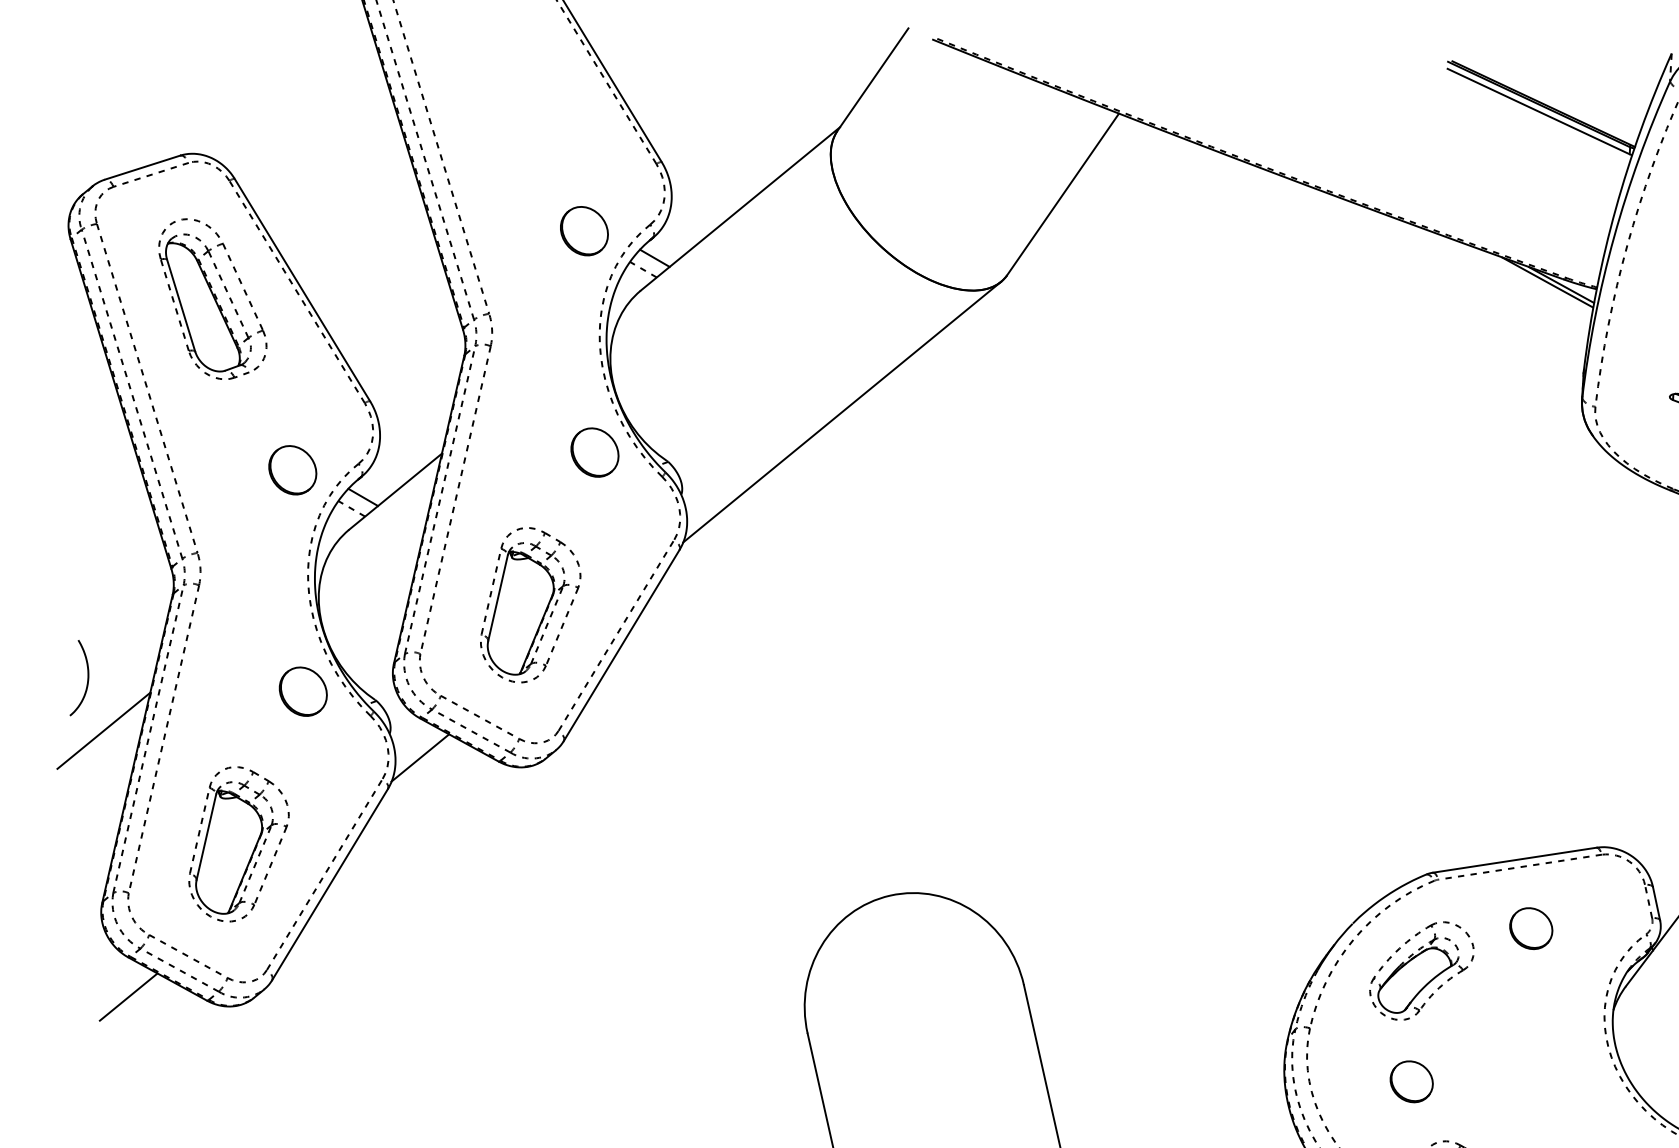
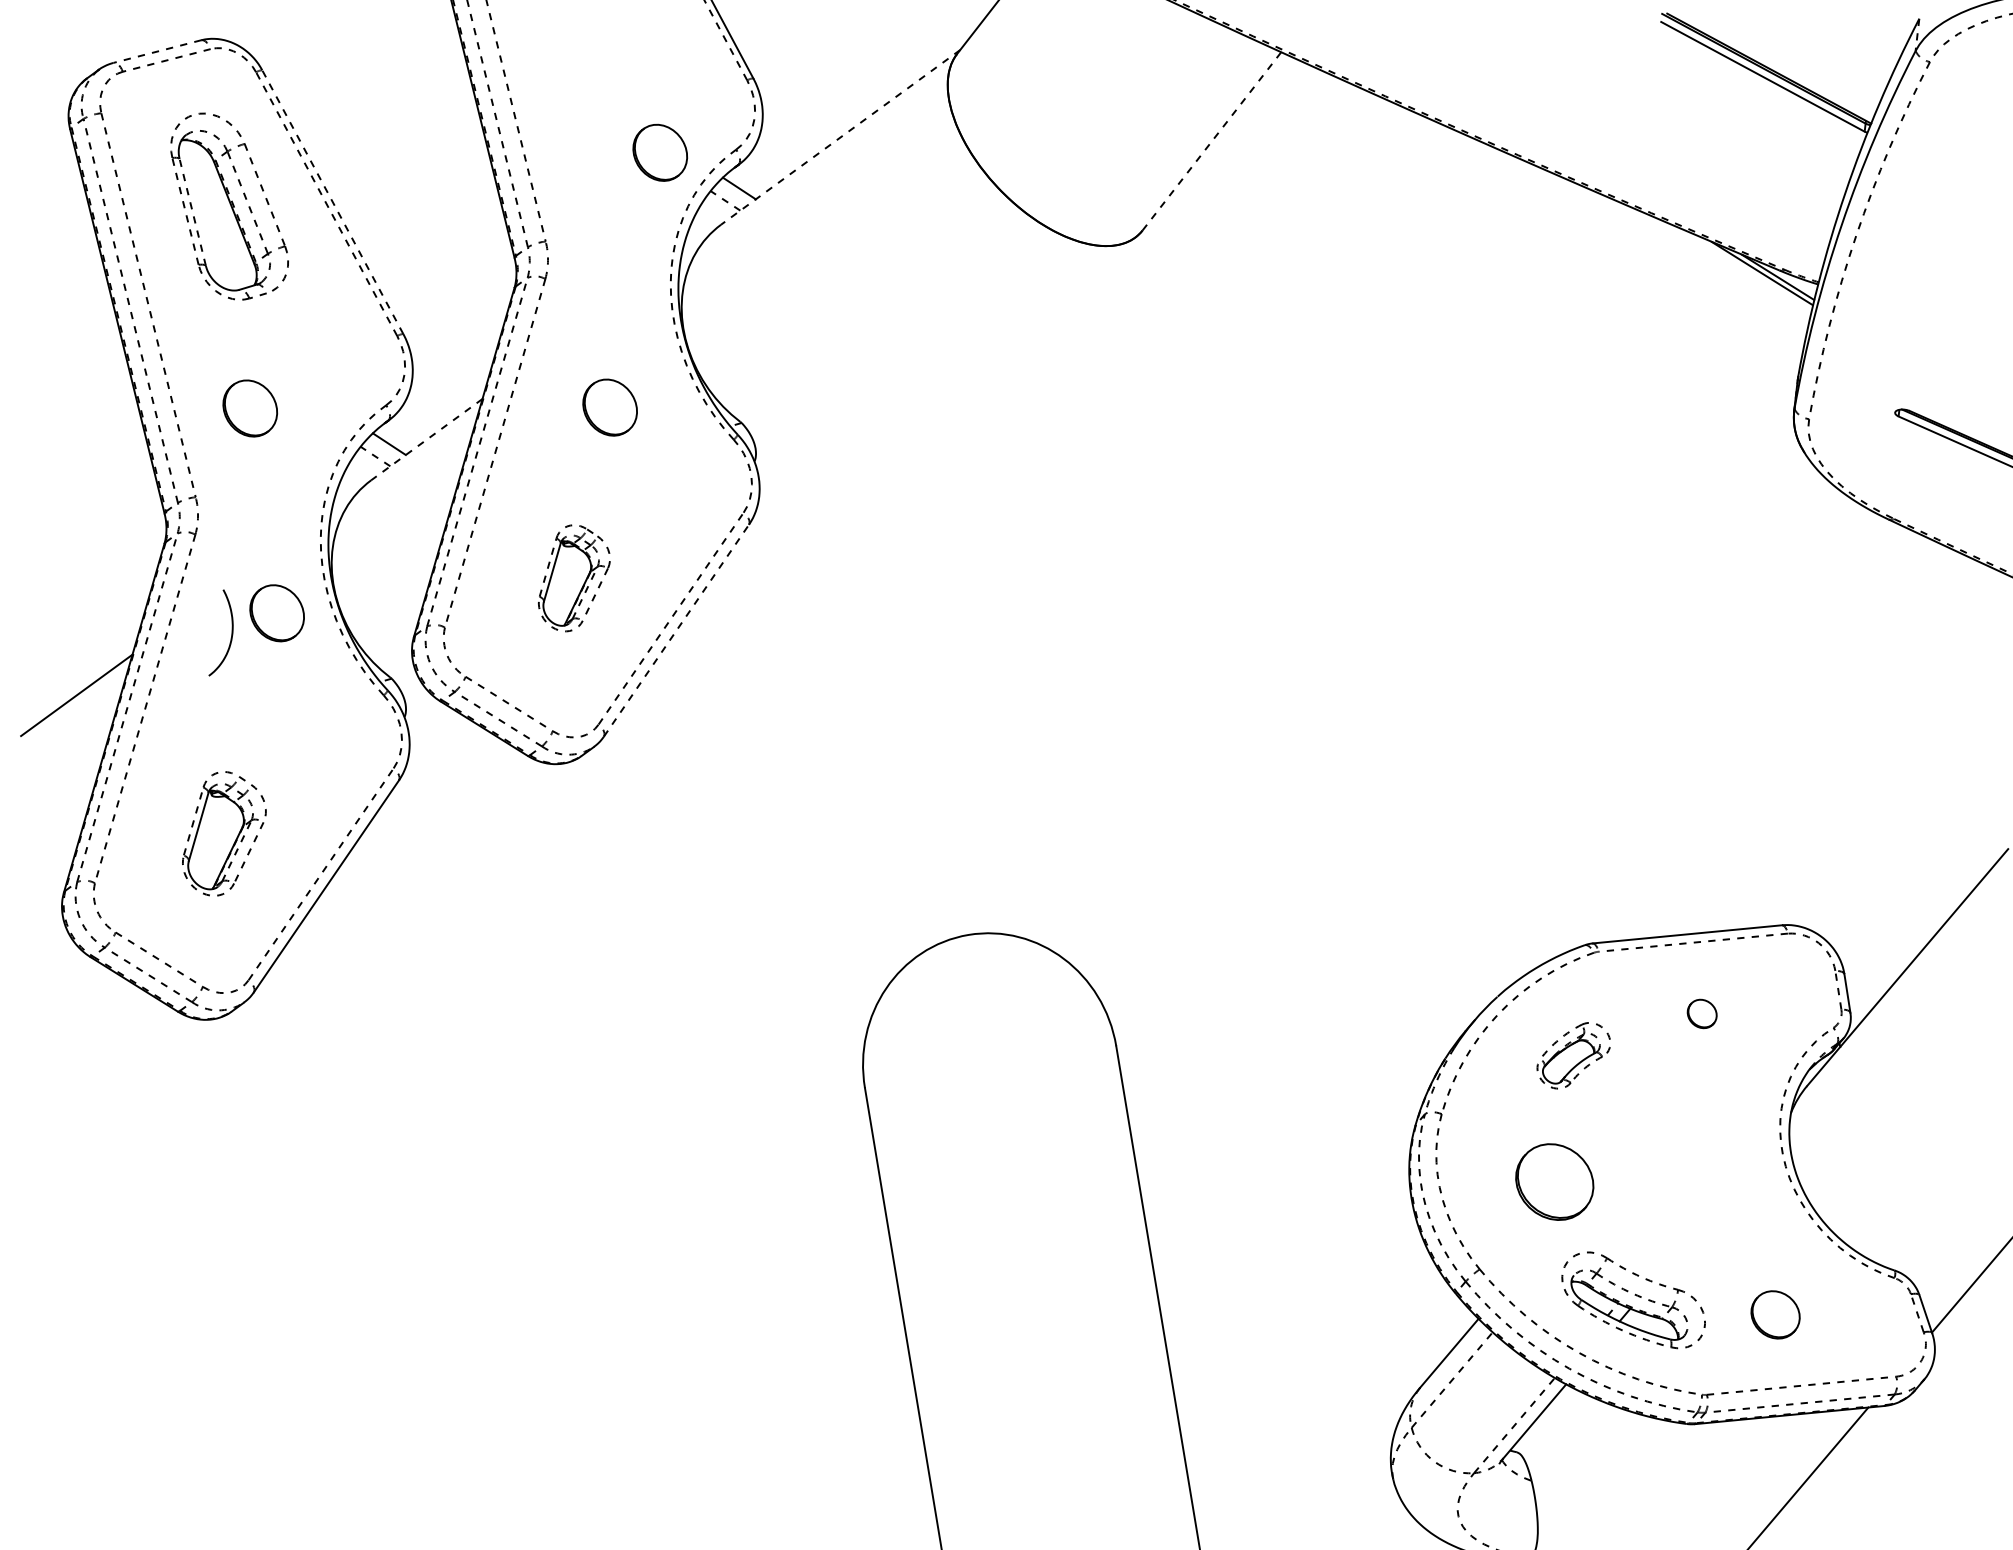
line: (141, 167) -> (156, 51), solid -> dashed
line: (1062, 194) -> (1211, 141), solid -> dashed
line: (740, 209) -> (840, 137), solid -> dashed
line: (302, 290) -> (332, 202), solid -> dashed
line: (180, 304) -> (192, 211), solid -> dashed
line: (842, 411) -> (944, 376), removed
part: (594, 452) -> (609, 407), moved
part: (292, 470) -> (250, 408), moved
line: (395, 491) -> (426, 439), solid -> dashed
part: (530, 605) -> (574, 578), size x0.6
line: (621, 645) -> (676, 630), solid -> dashed
curve: (87, 676) -> (231, 632), moved
part: (302, 691) -> (276, 613), moved
line: (419, 757) -> (437, 746), removed
part: (238, 843) -> (224, 833), size x0.7
part: (1531, 928) -> (1702, 1013), size x0.6
part: (1421, 970) -> (1573, 1055), size x0.6
line: (128, 997) -> (87, 1002), removed
part: (1412, 1081) -> (1555, 1181), size x1.6

